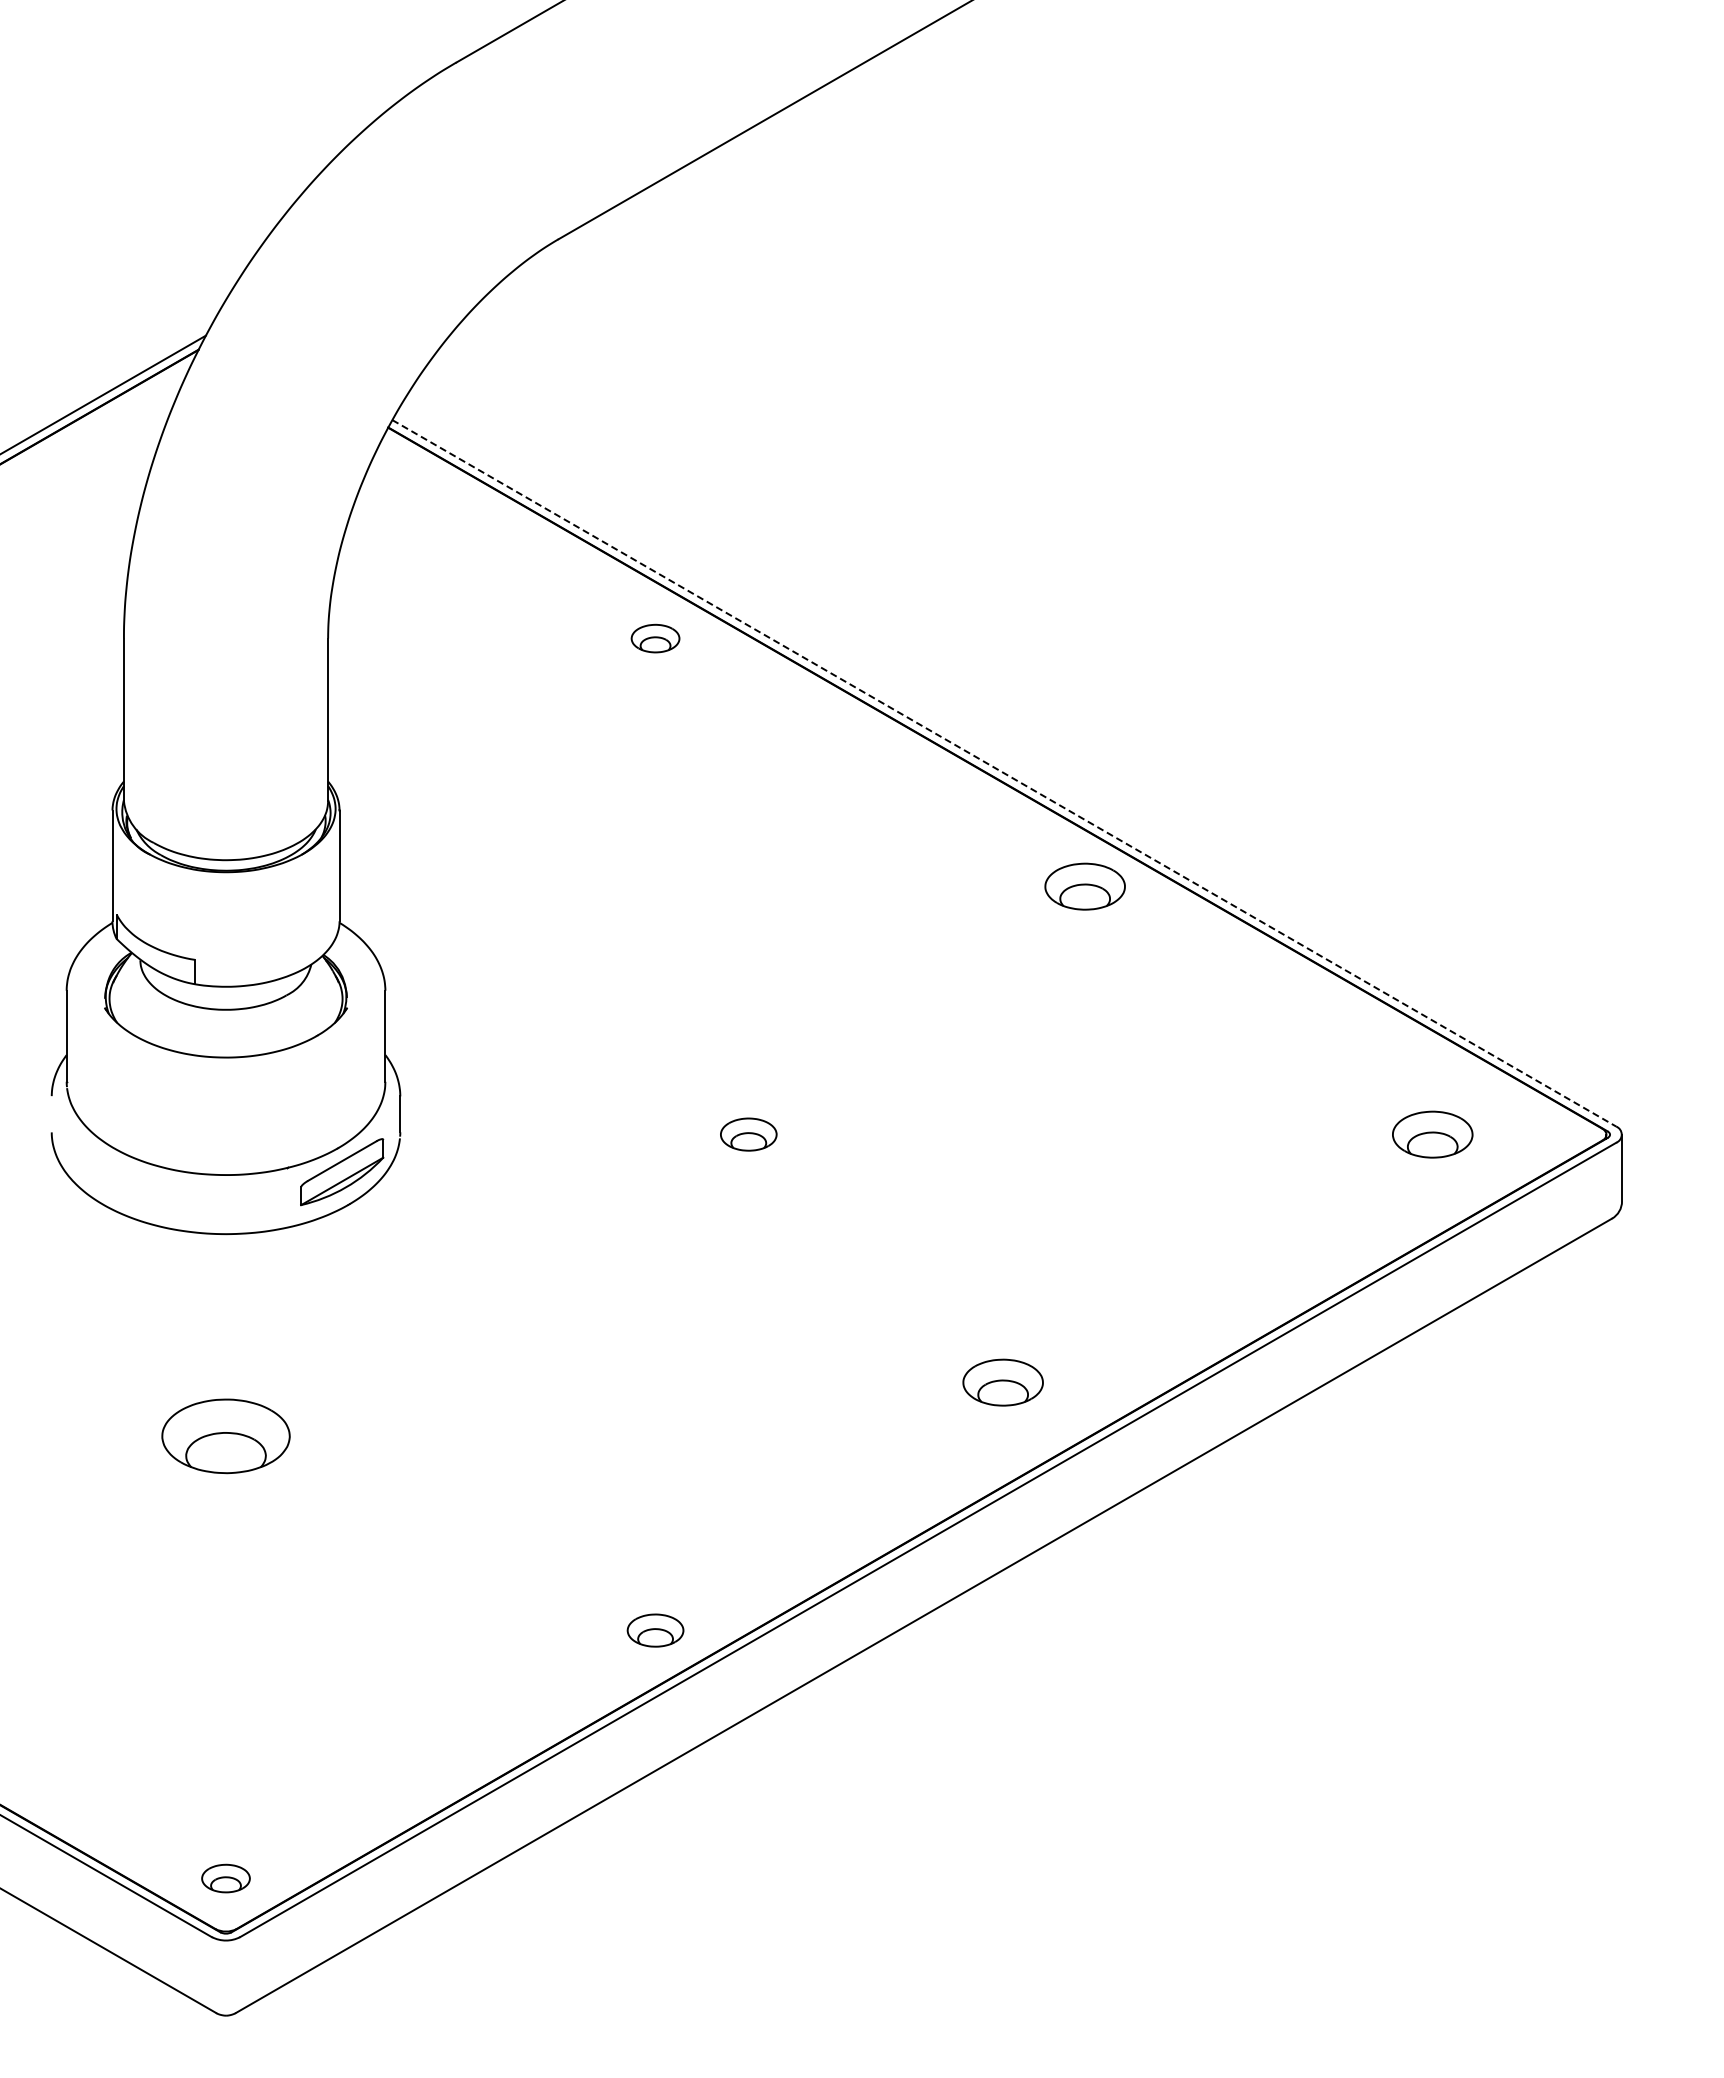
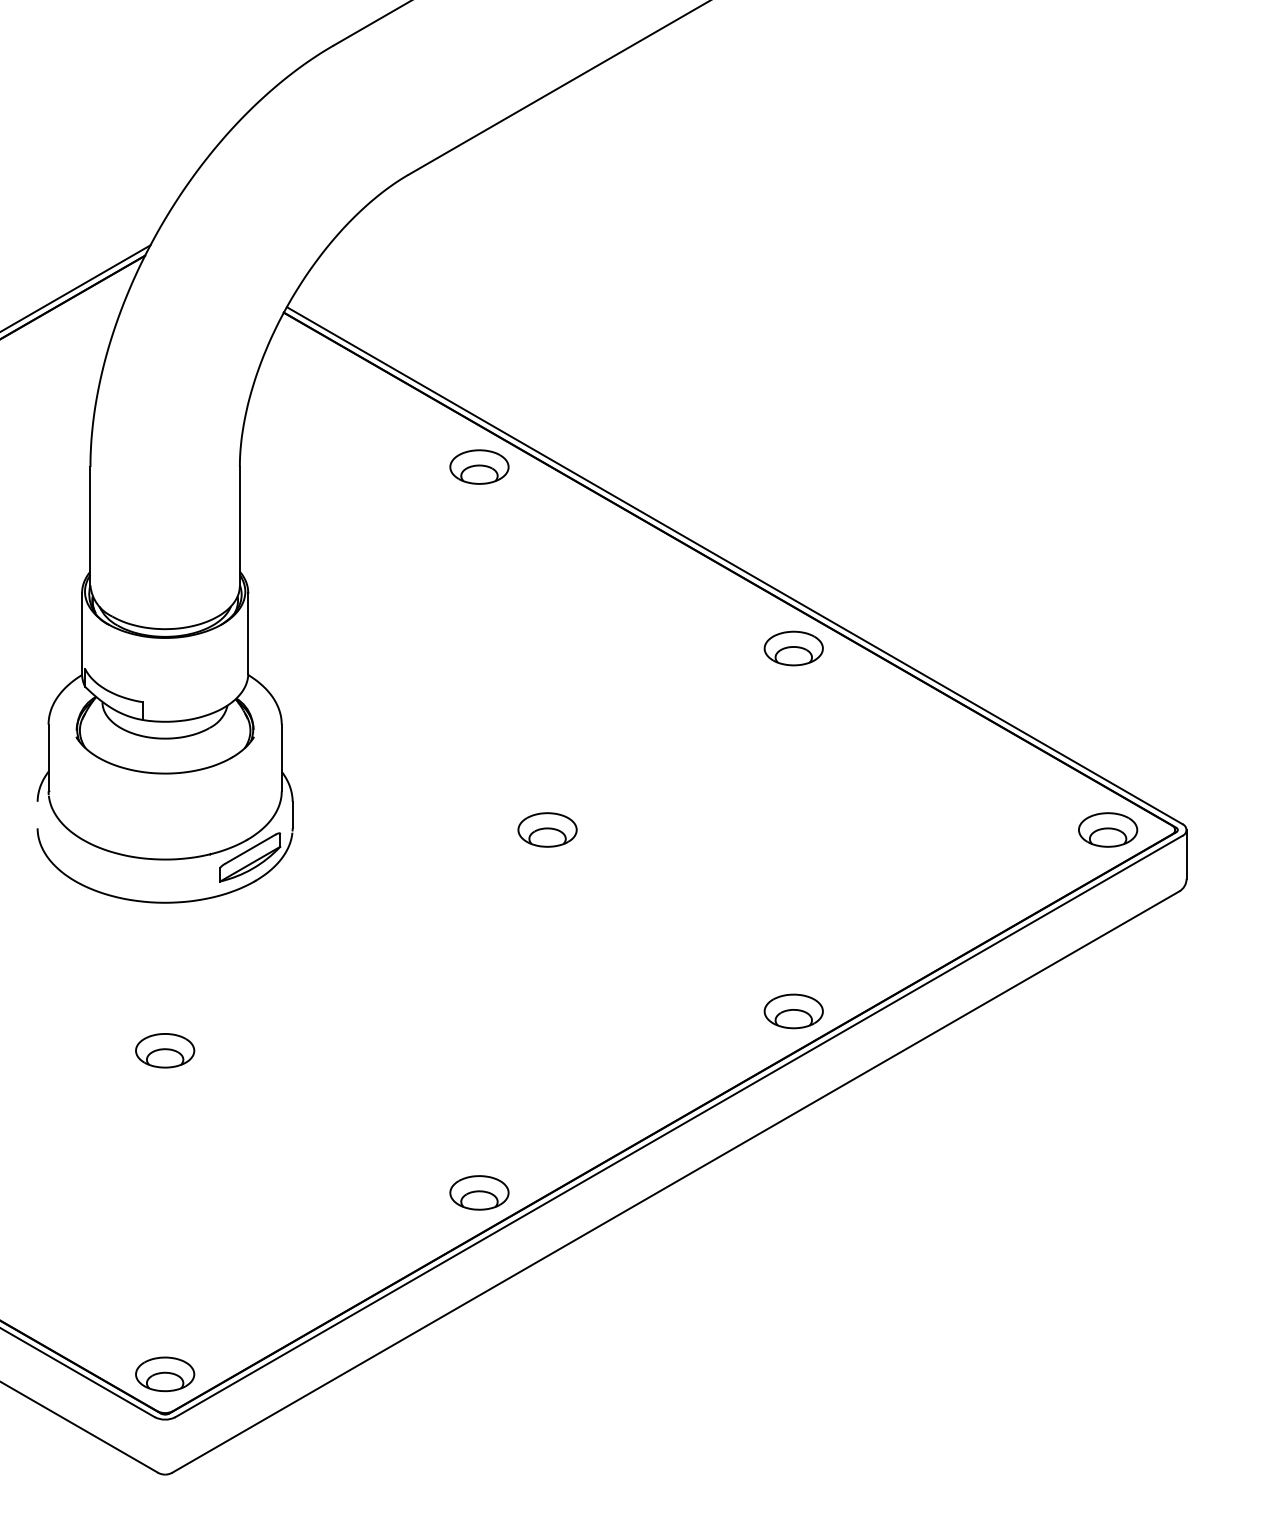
part: (655, 638) -> (479, 466), size x1.67
line: (1004, 773) -> (734, 565), dashed -> solid
part: (748, 1134) -> (547, 829), size x1.43
part: (1432, 1134) -> (1107, 829), moved
part: (1002, 1382) -> (793, 1011), moved
part: (225, 1436) -> (164, 1050), size x0.62
part: (655, 1630) -> (479, 1192), size x1.43
part: (225, 1878) -> (164, 1374), size x1.67

